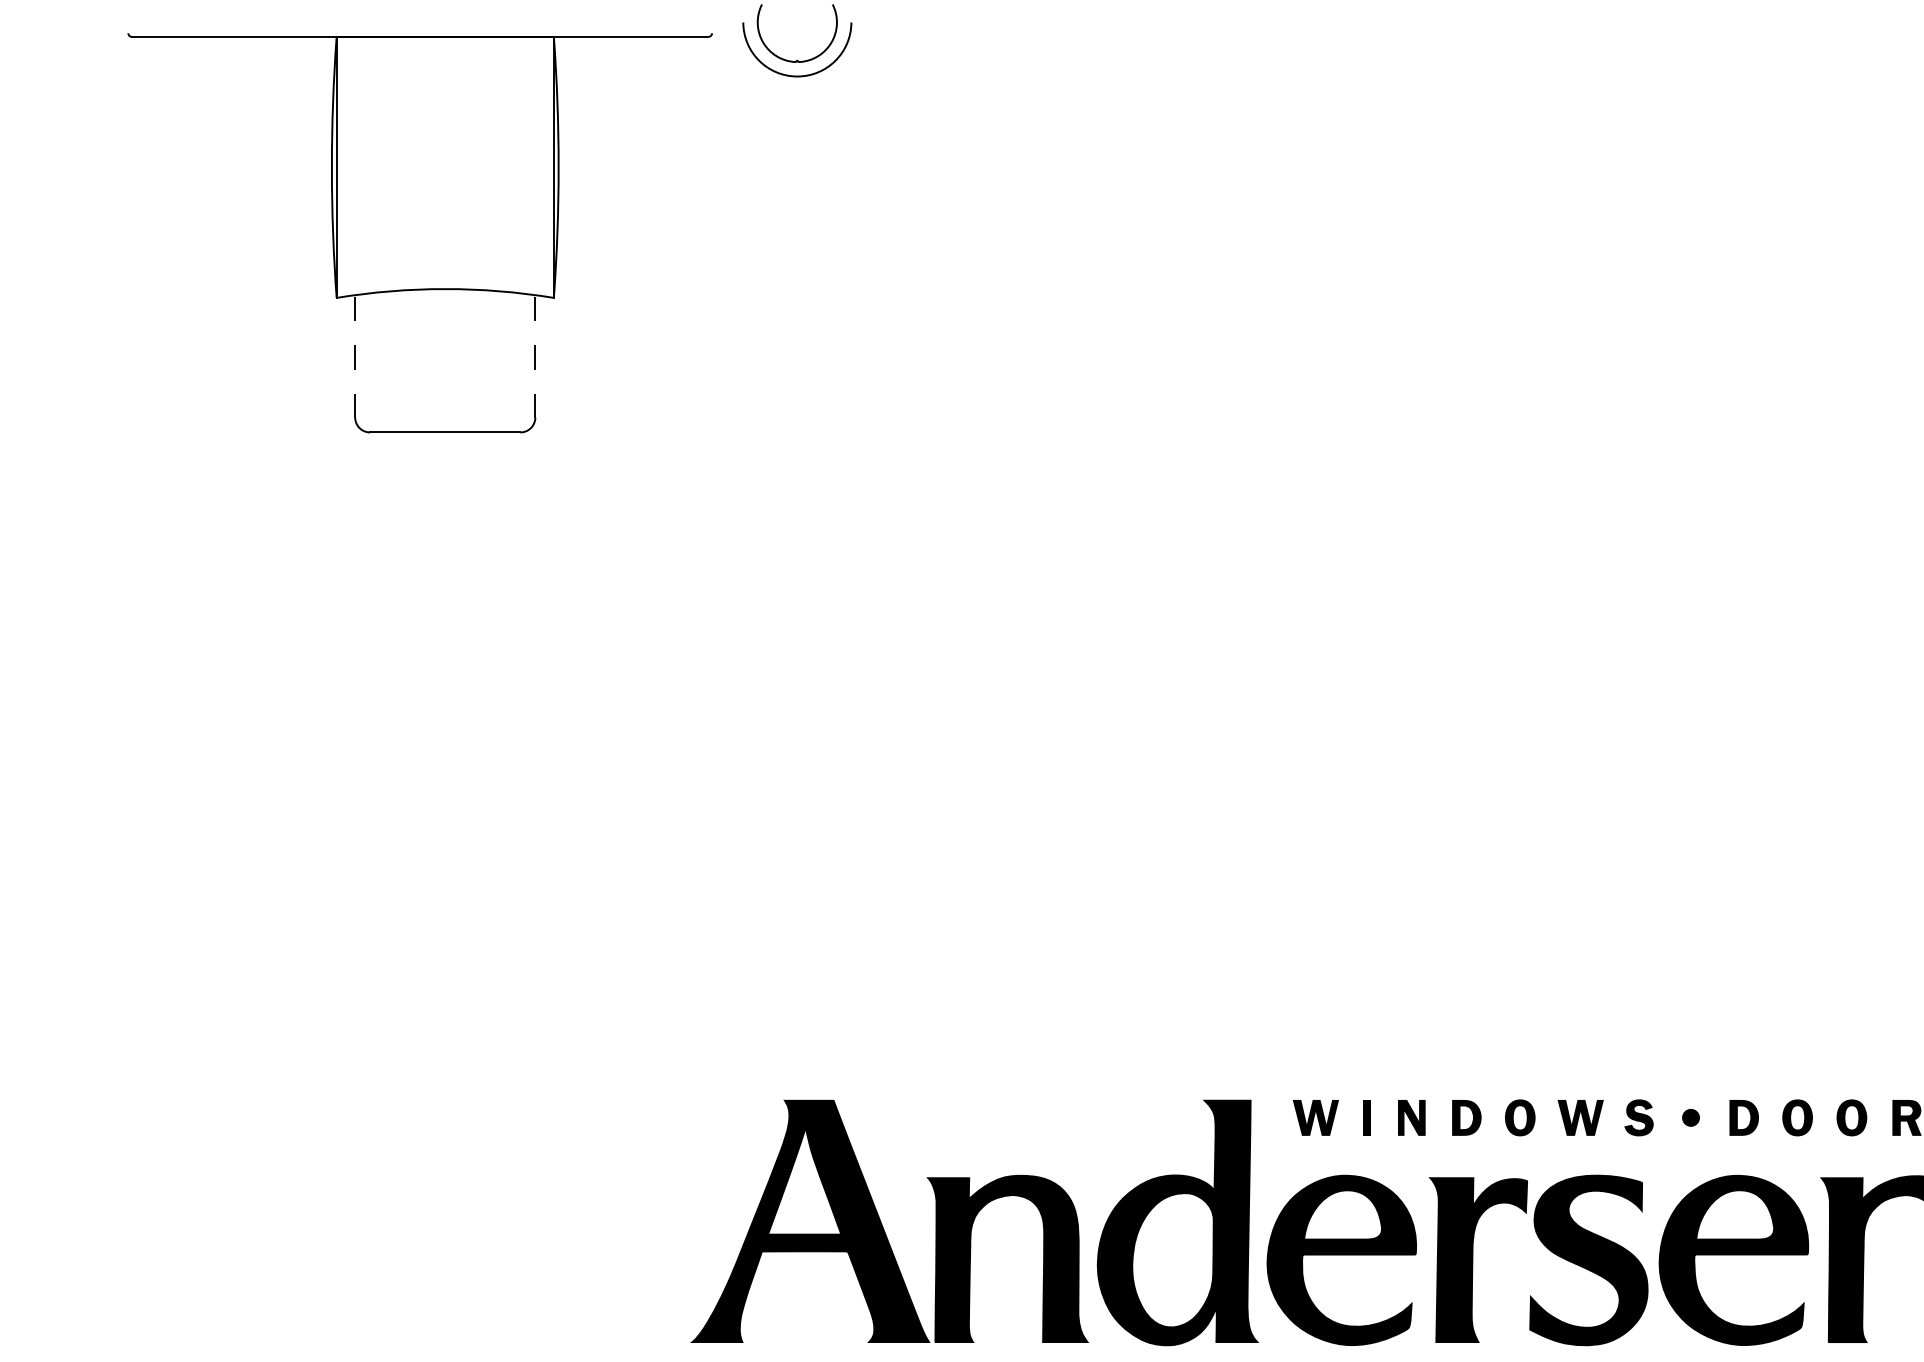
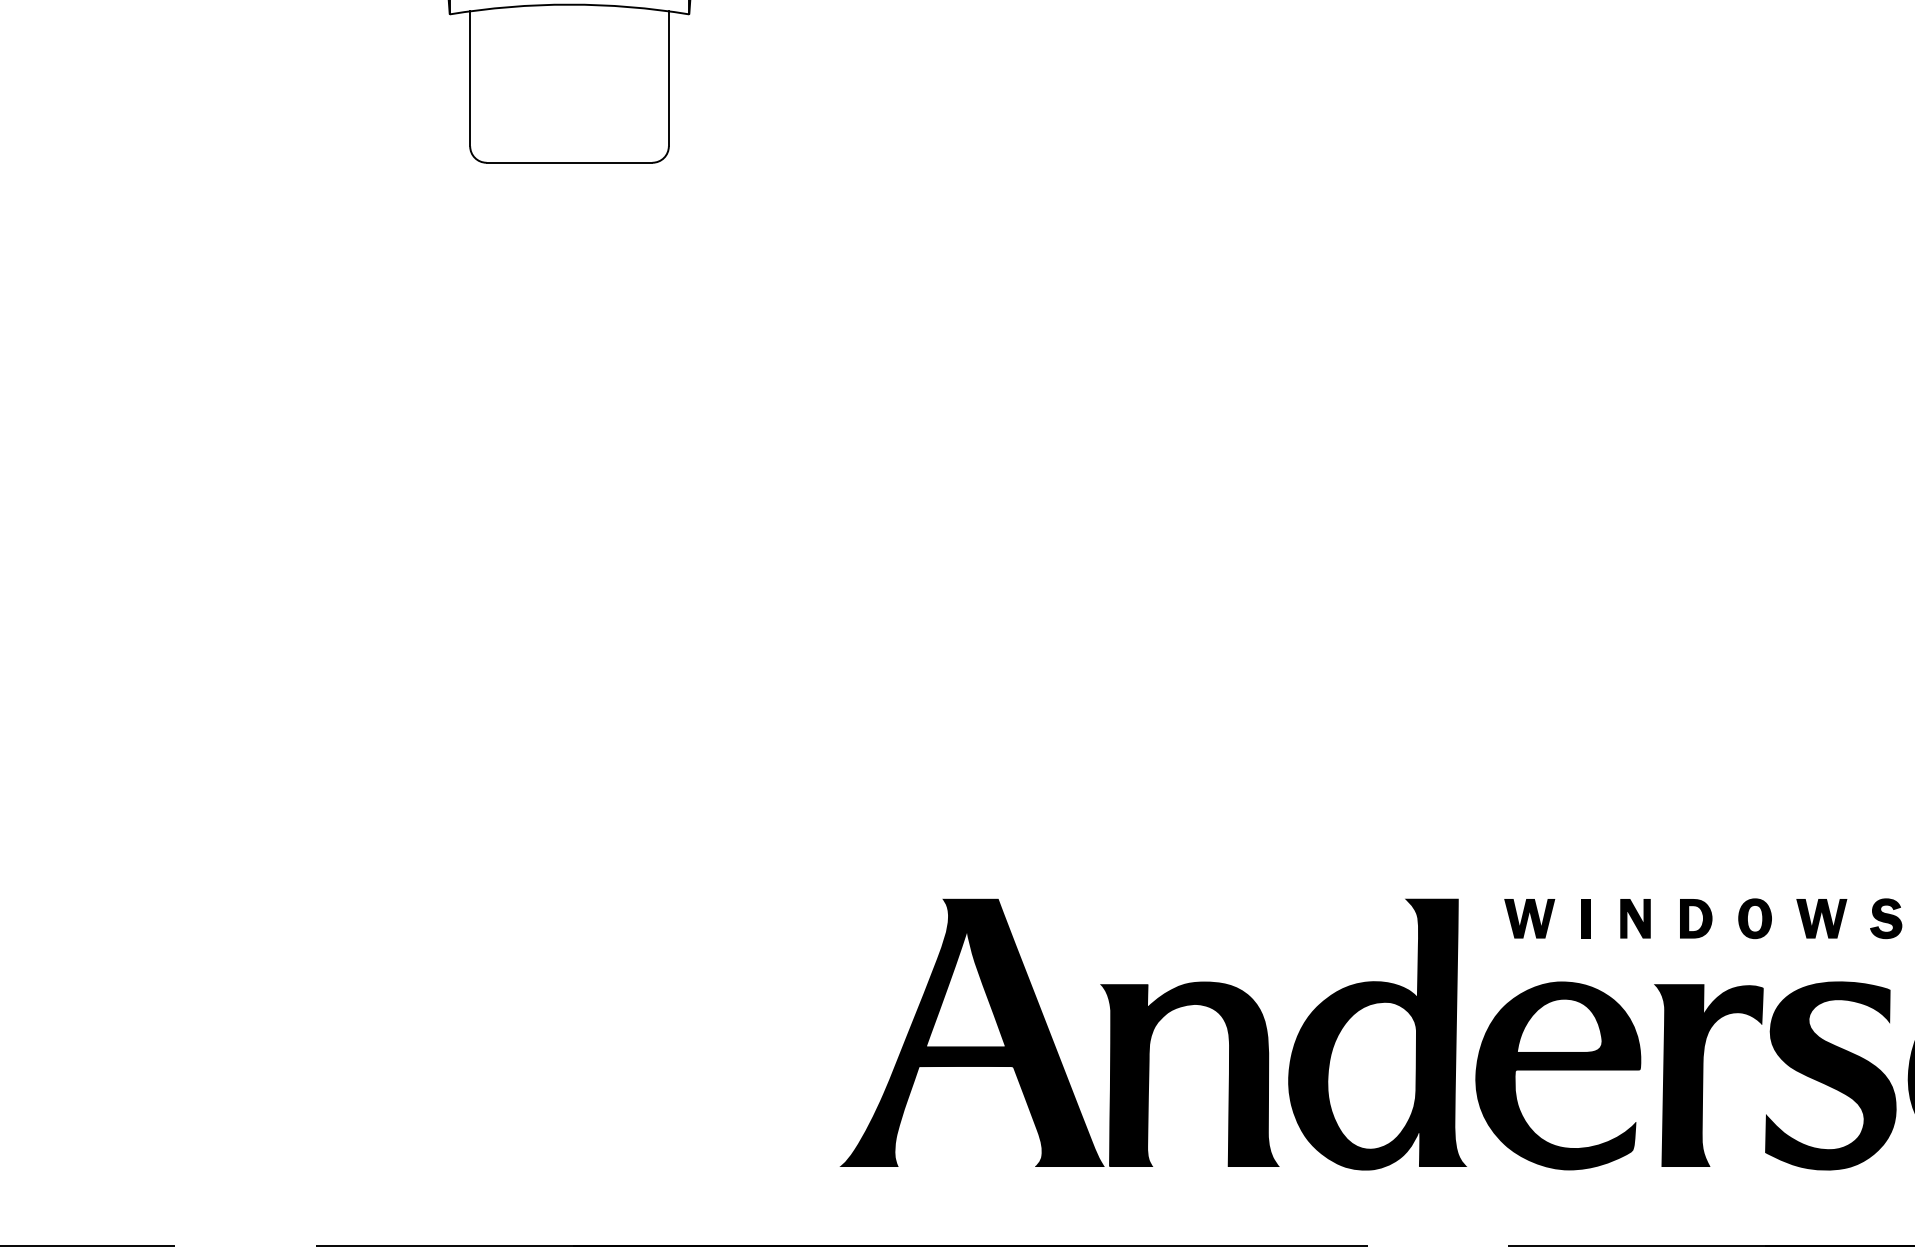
line: (355, 355) -> (470, 77), dashed -> solid
line: (535, 355) -> (669, 77), dashed -> solid

